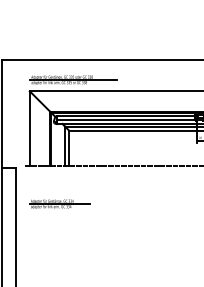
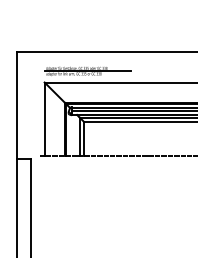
part: (59, 203) -> (74, 194), removed

